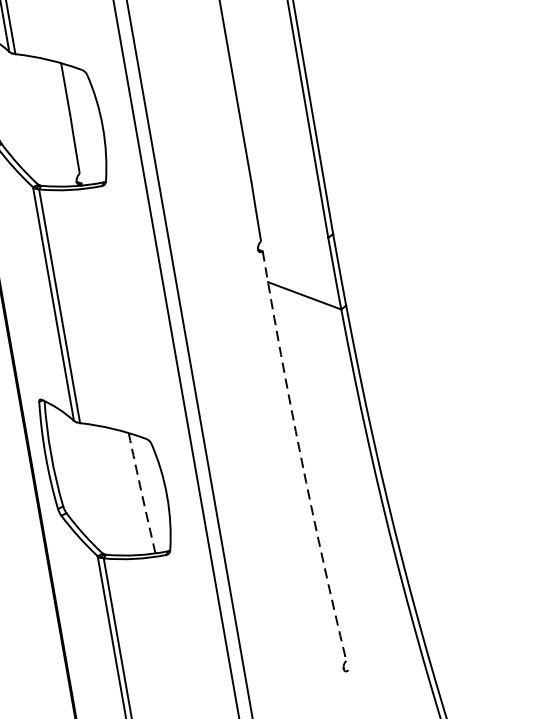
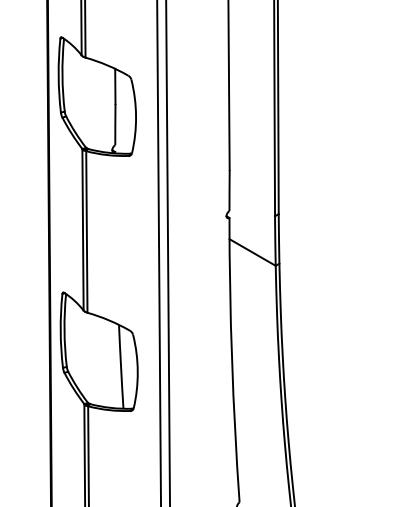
arc: (301, 457) -> (232, 360), dashed -> solid
arc: (142, 492) -> (121, 366), dashed -> solid

